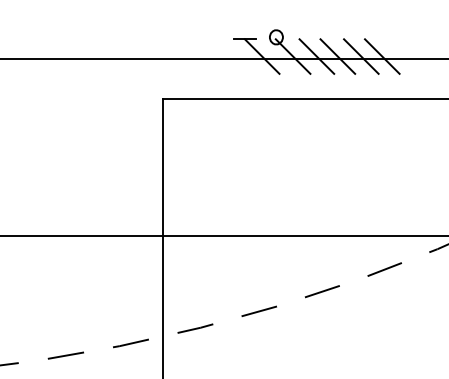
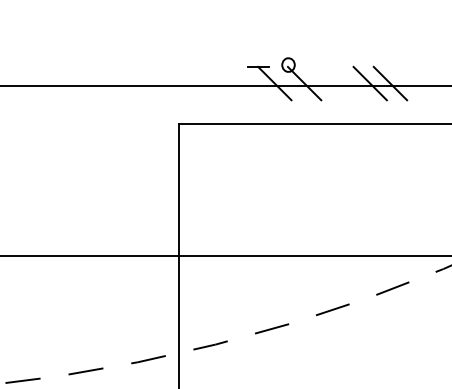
line: (316, 56) -> (327, 83), removed
line: (337, 56) -> (347, 83), removed

